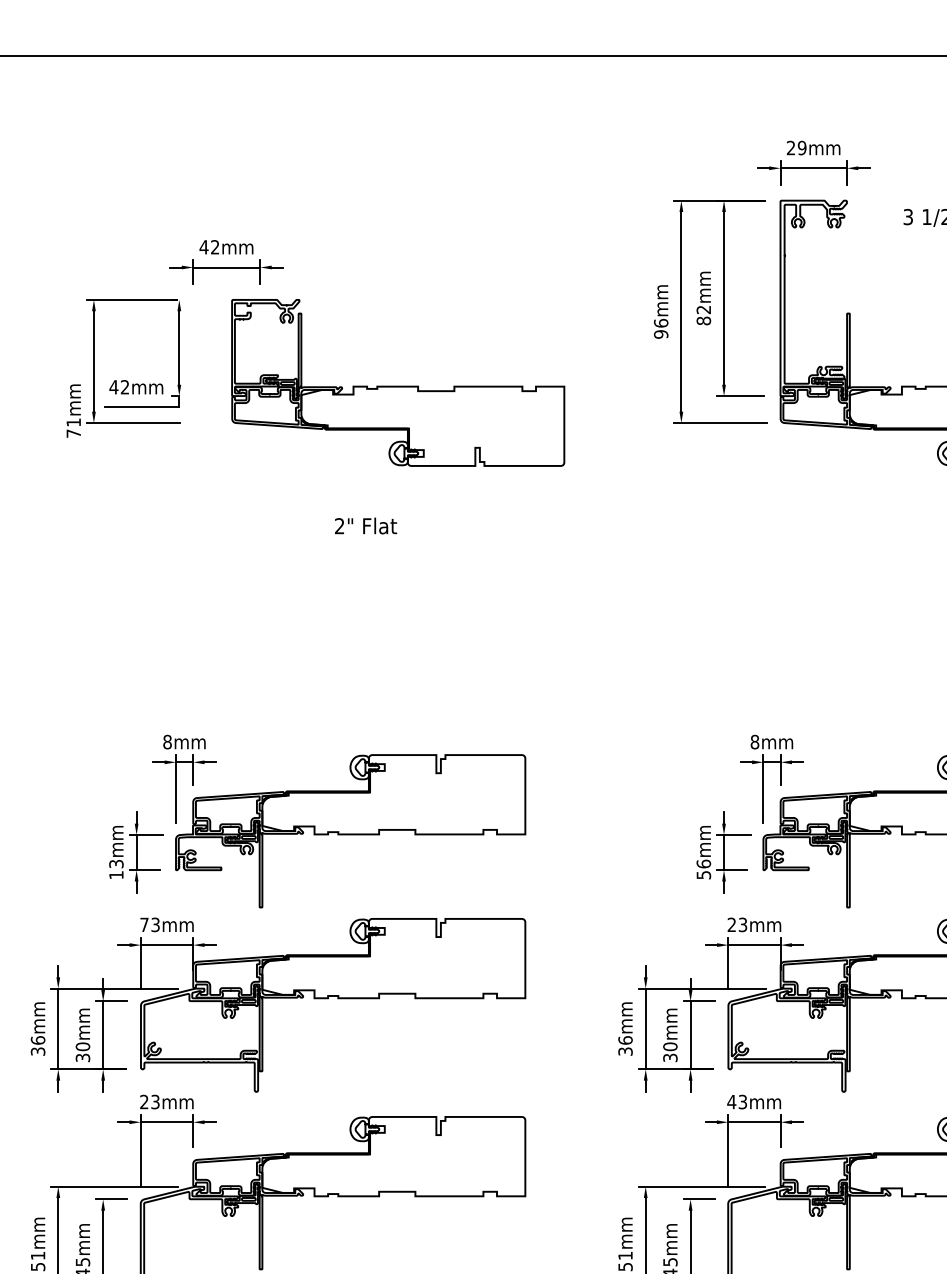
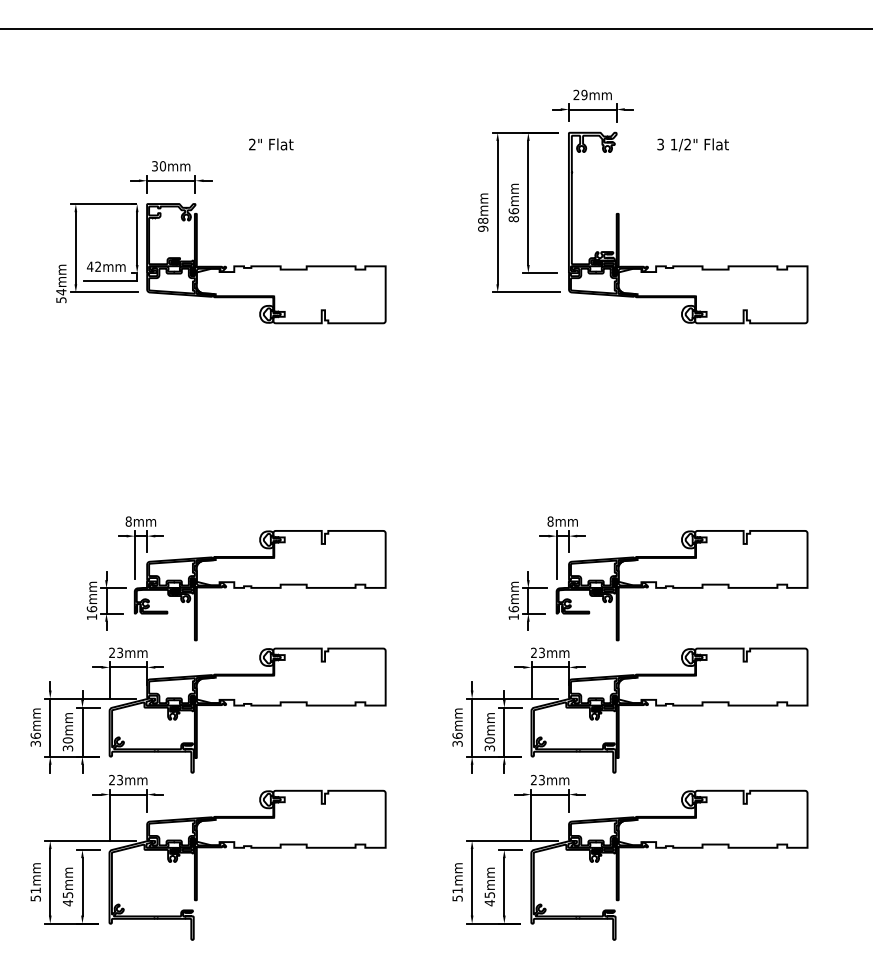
text: (209, 247) -> (158, 166), 42mm -> 30mm
text: (703, 310) -> (513, 211), 82mm -> 86mm
text: (661, 322) -> (483, 220), 96mm -> 98mm
part: (398, 382) -> (266, 263), moved
text: (73, 427) -> (61, 295), 71mm -> 54mm
text: (366, 526) -> (271, 144), moved
text: (115, 864) -> (91, 609), 13mm -> 16mm
text: (703, 875) -> (513, 617), 56mm -> 16mm
text: (143, 924) -> (111, 652), 73mm -> 23mm
text: (731, 1101) -> (533, 779), 43mm -> 23mm

